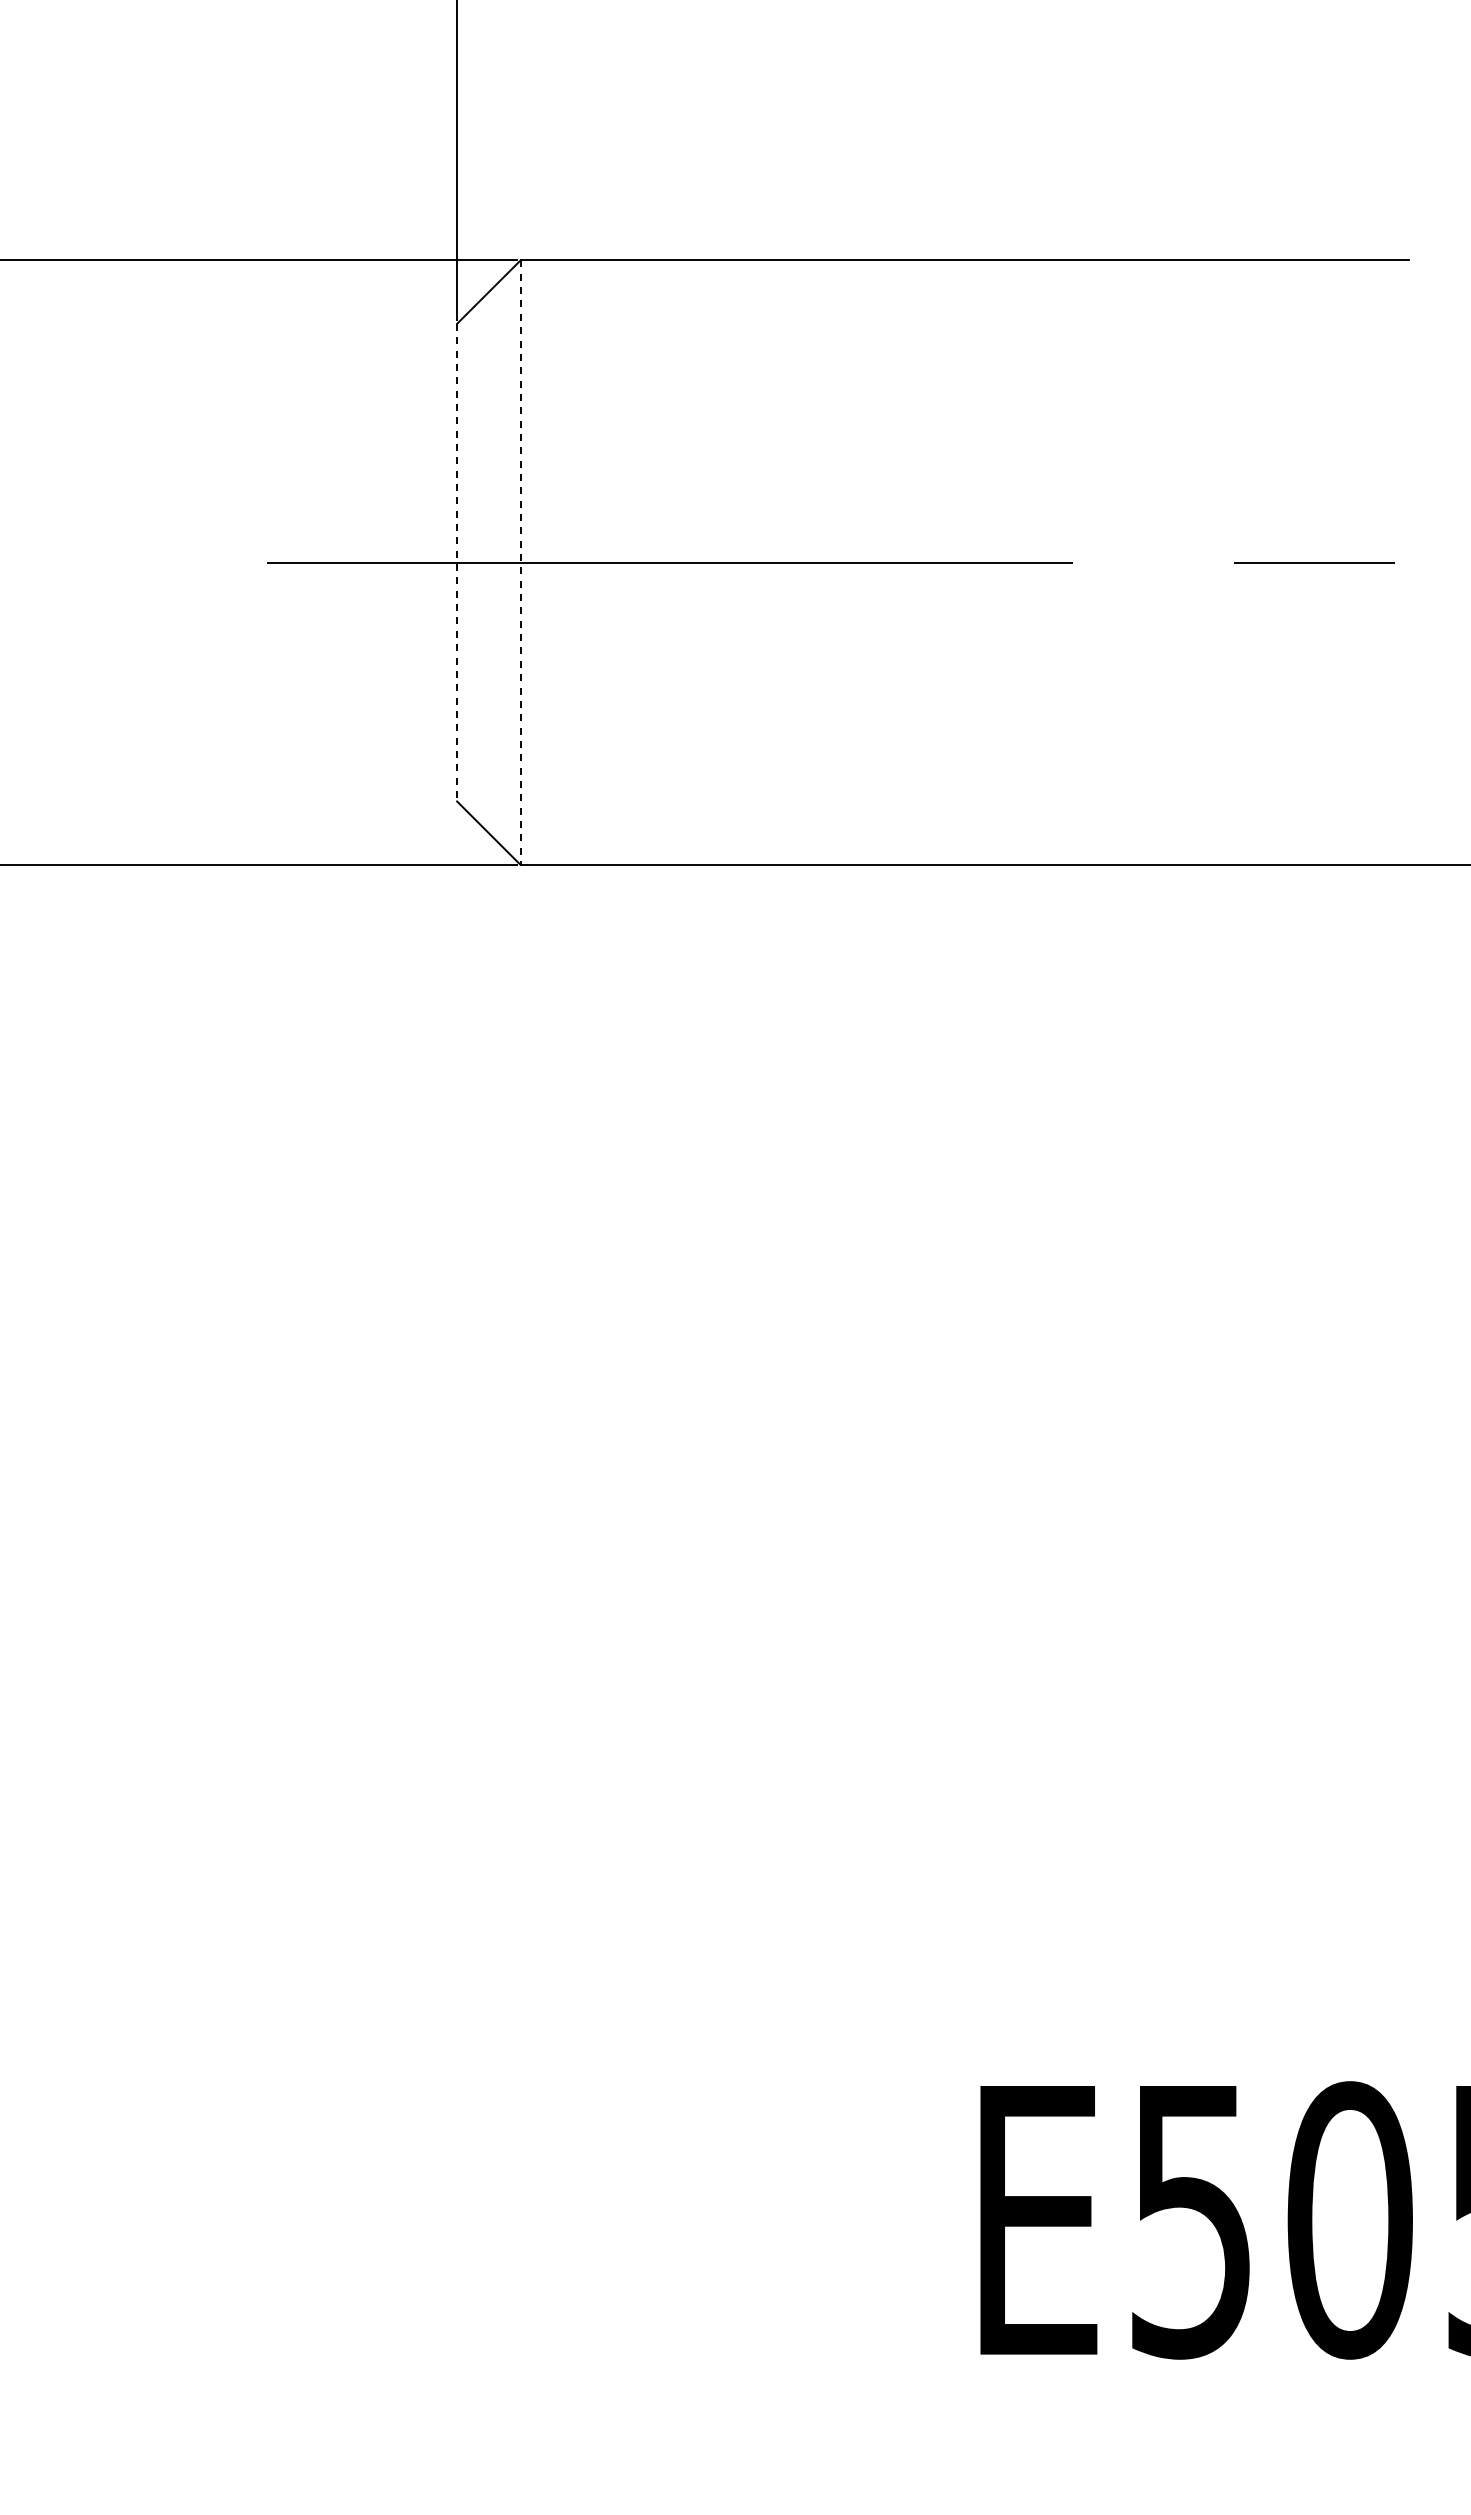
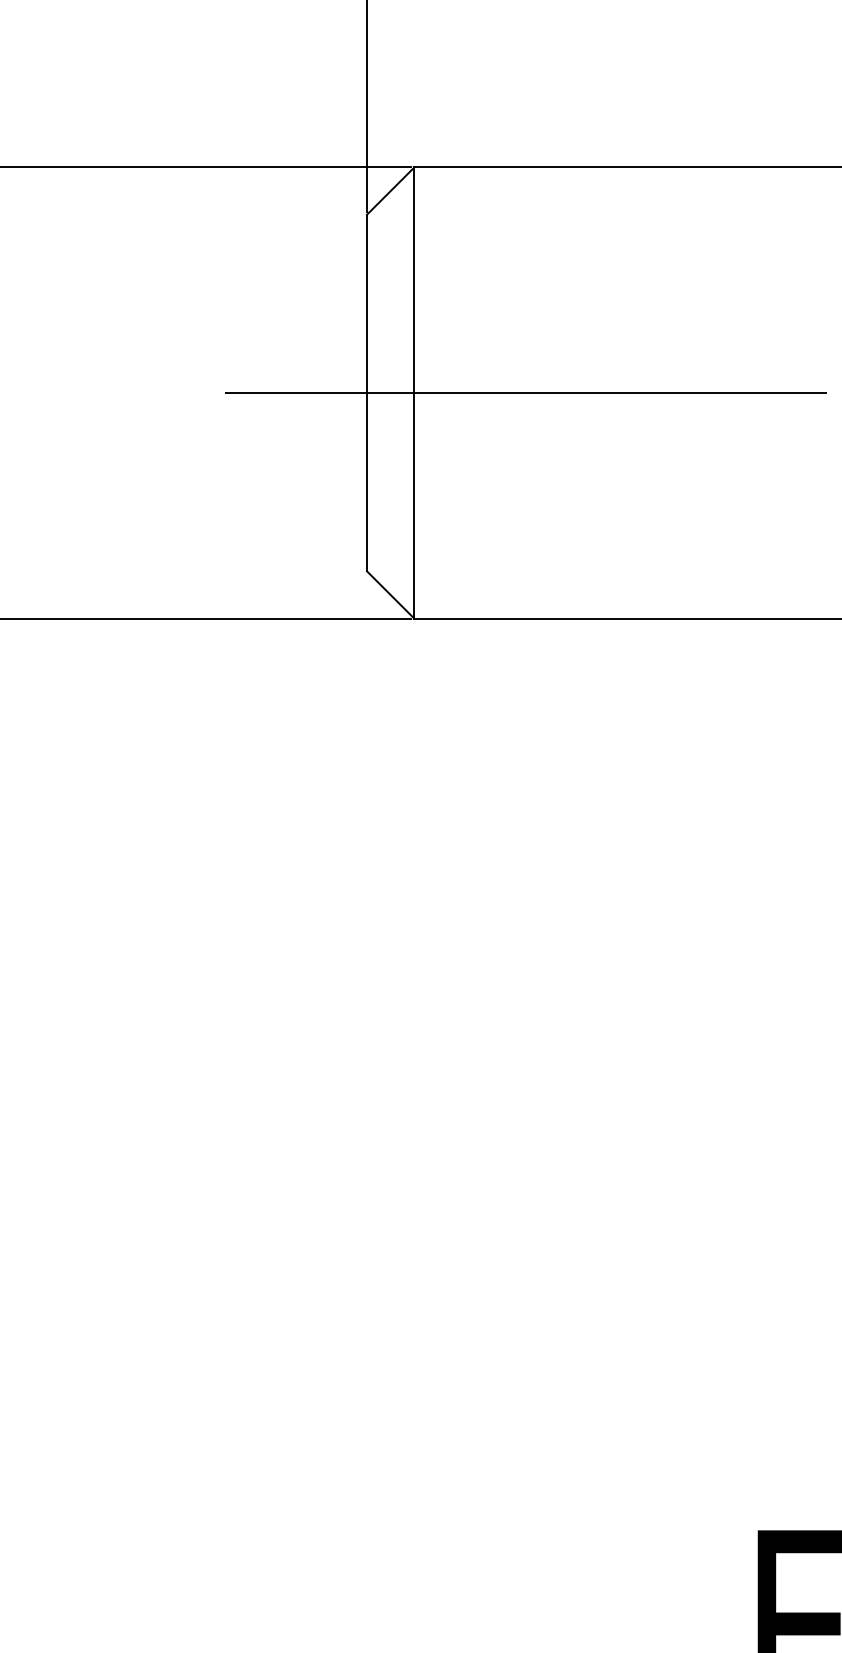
line: (457, 562) -> (367, 392), dashed -> solid
line: (520, 563) -> (414, 393), dashed -> solid

